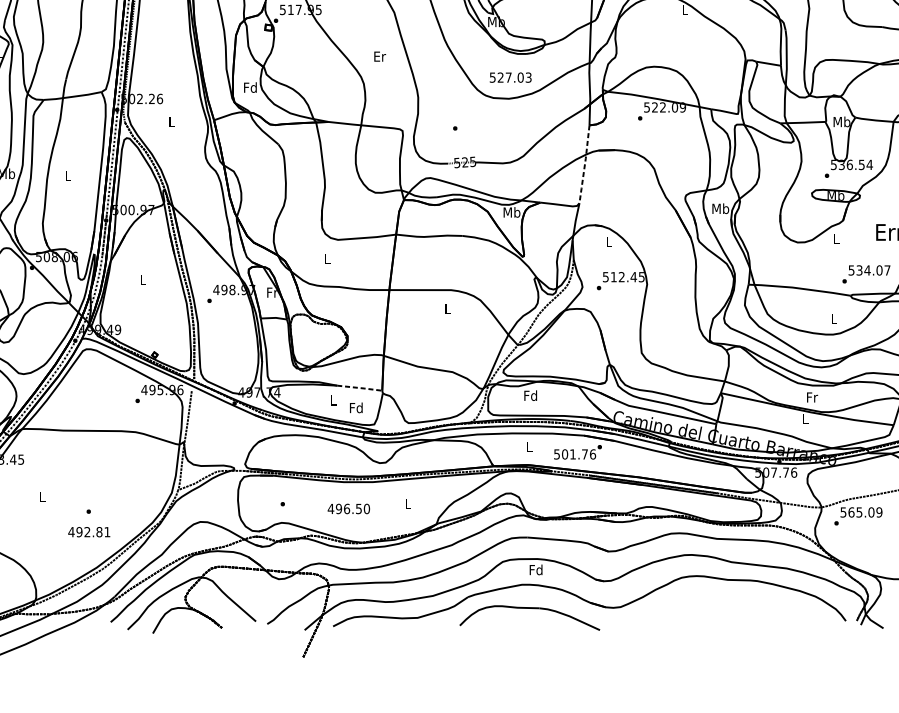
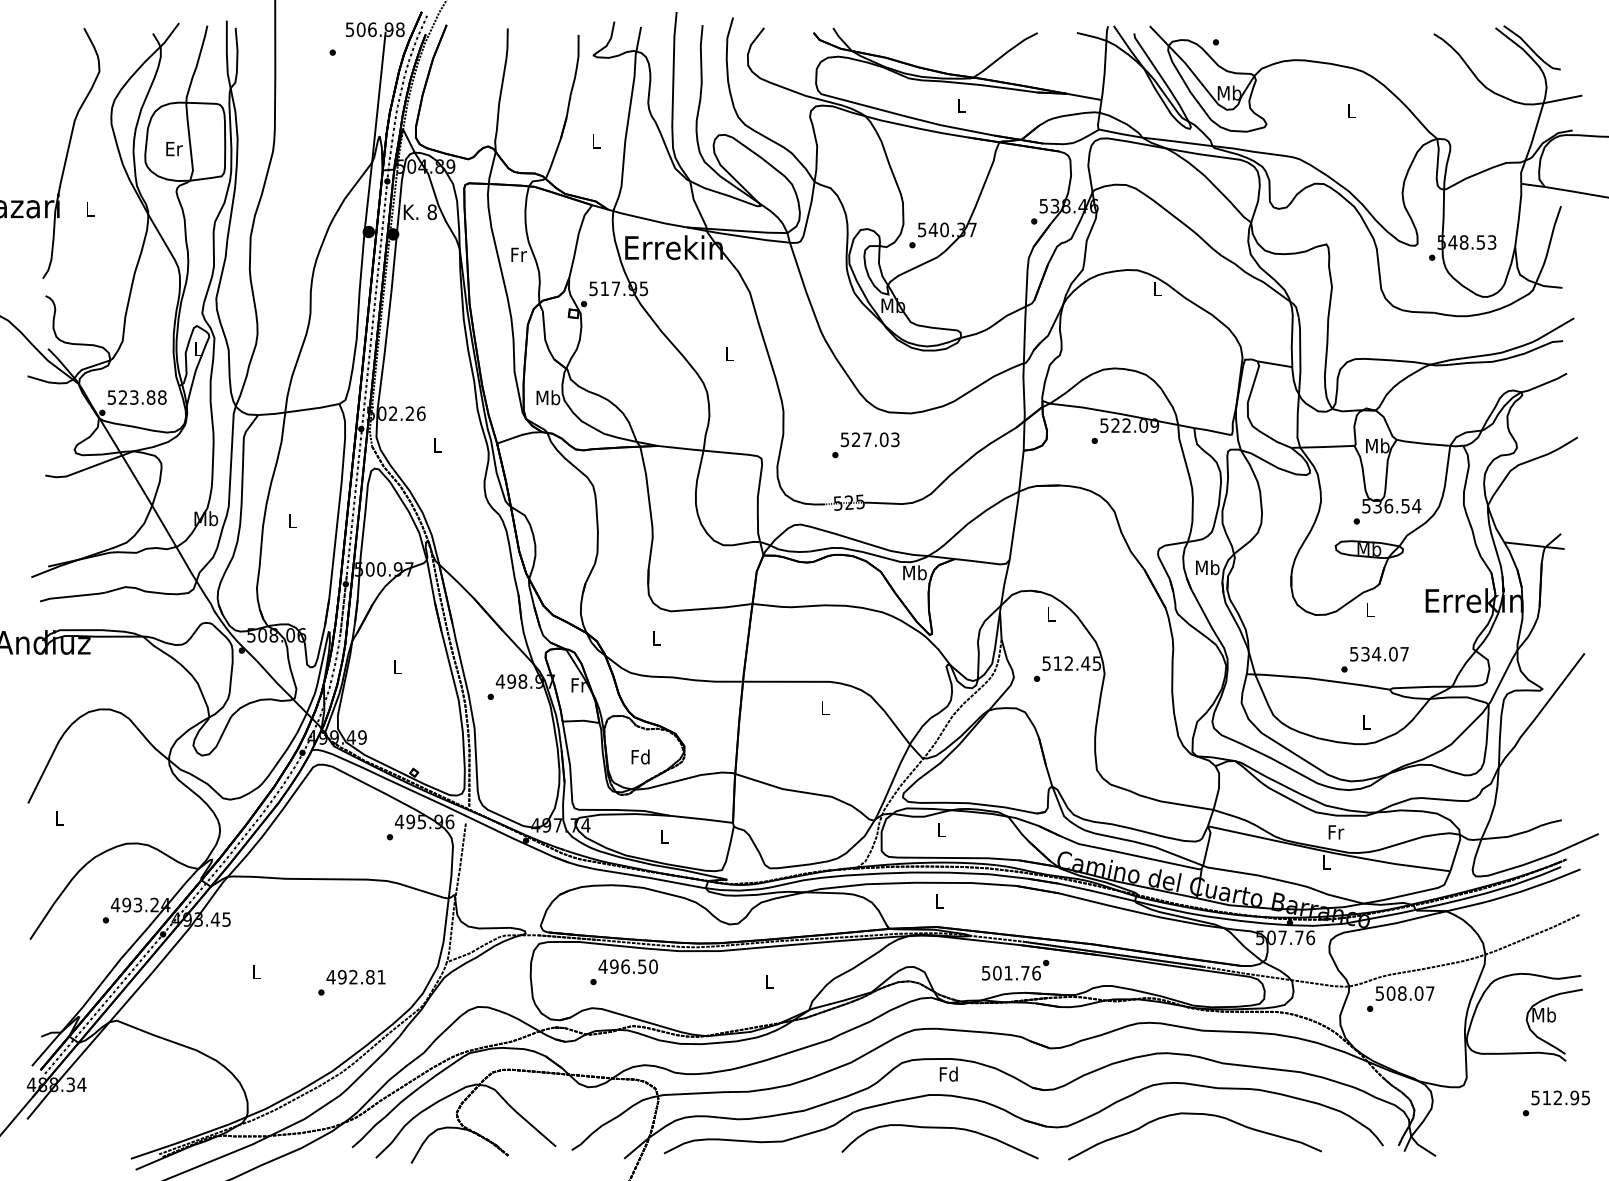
text: (379, 56) -> (729, 354), Er -> L
text: (510, 77) -> (869, 439), moved
text: (250, 87) -> (548, 397), Fd -> Mb
line: (585, 164) -> (1017, 505), dashed -> solid
text: (866, 274) -> (1374, 659), moved
line: (360, 388) -> (702, 819), dashed -> solid
text: (530, 395) -> (941, 829), Fd -> L
text: (356, 407) -> (640, 756), moved
text: (577, 451) -> (1015, 969), moved
text: (348, 508) -> (627, 966), moved
text: (865, 512) -> (1410, 993), 565.09 -> 508.07
text: (88, 532) -> (355, 977), moved
curve: (711, 598) -> (1194, 1114), added

